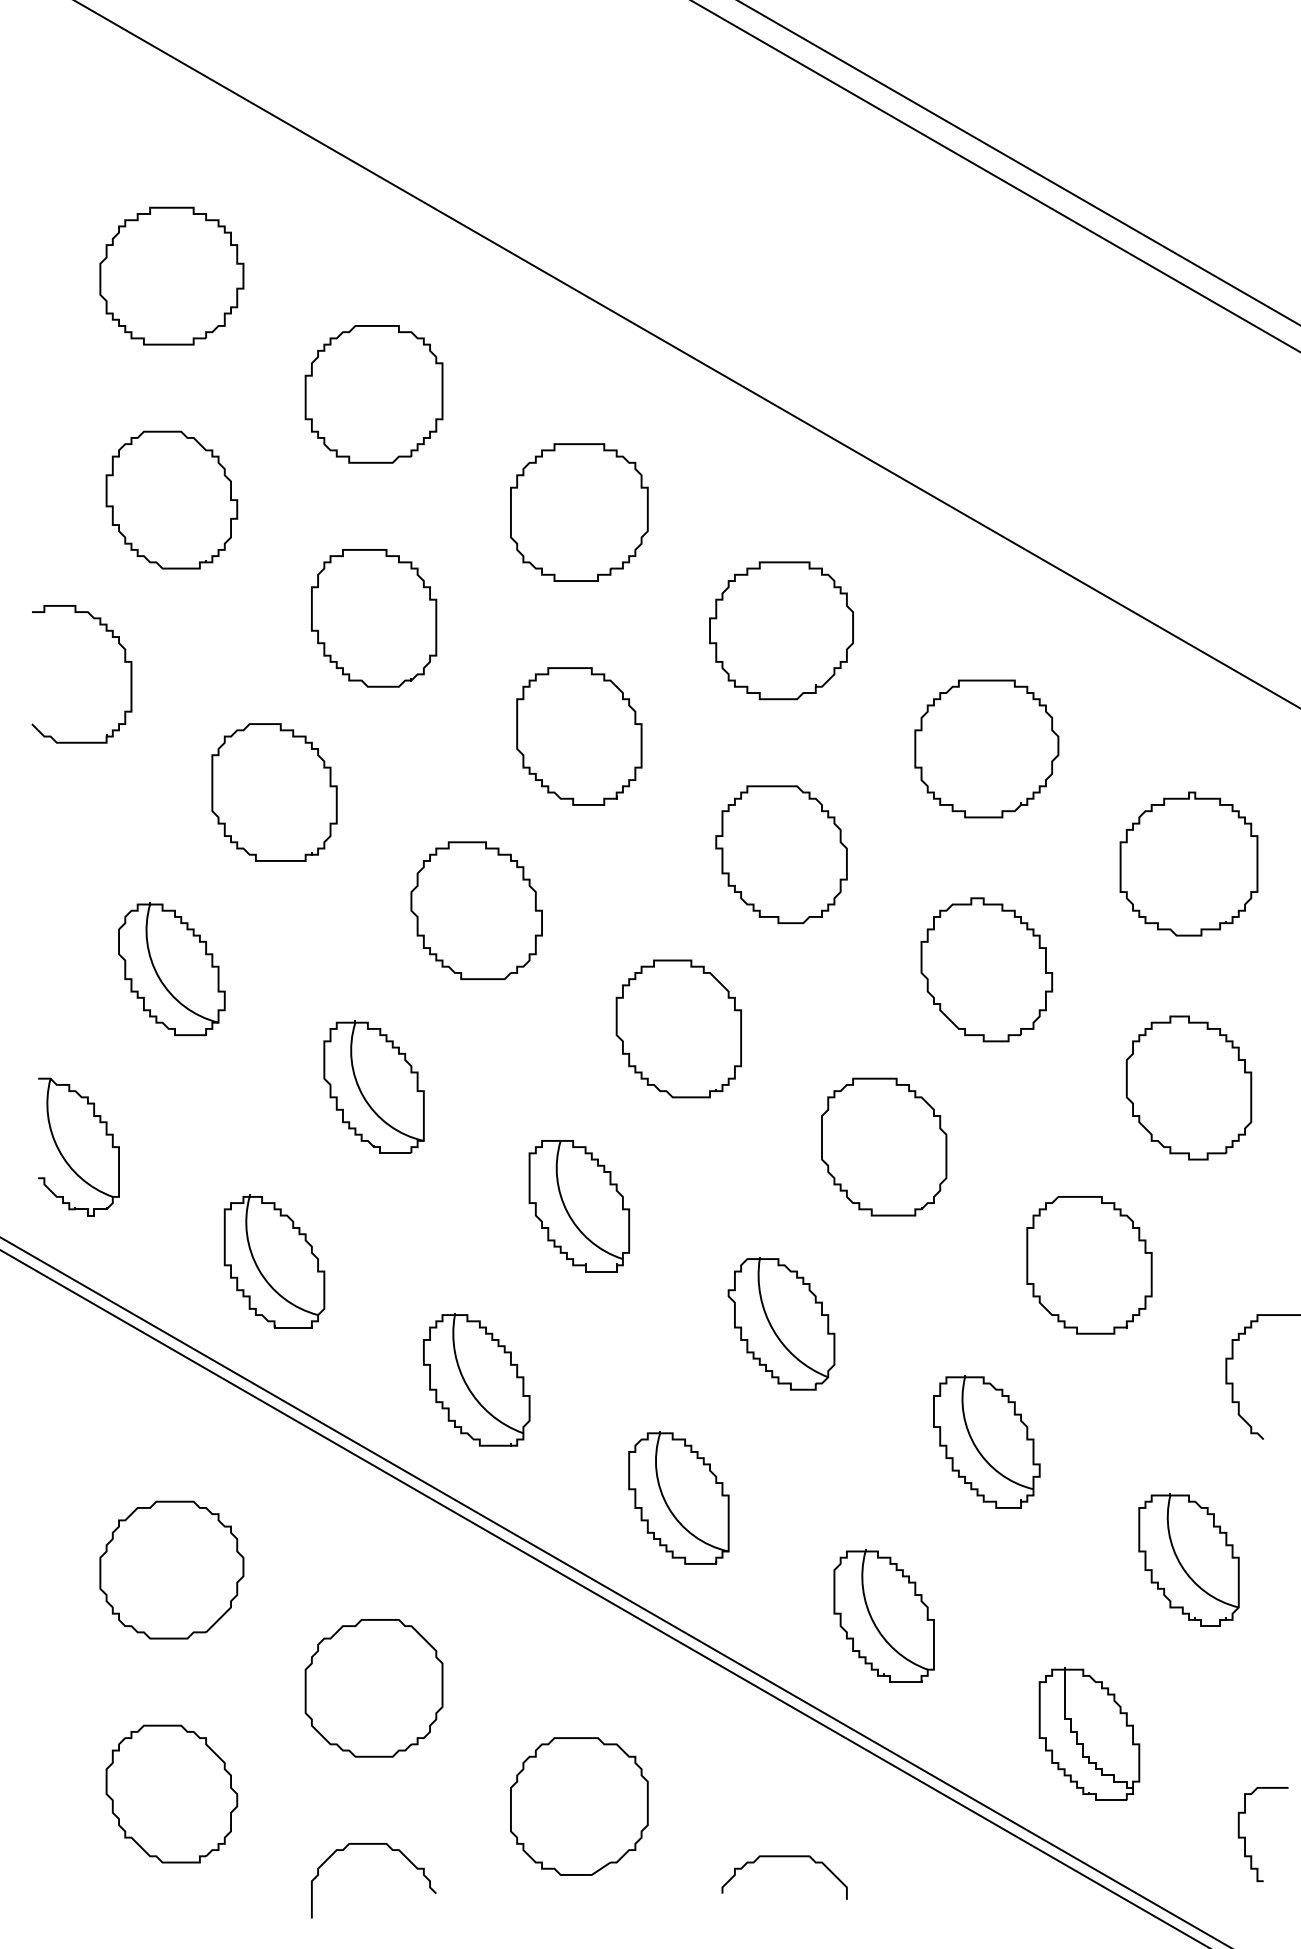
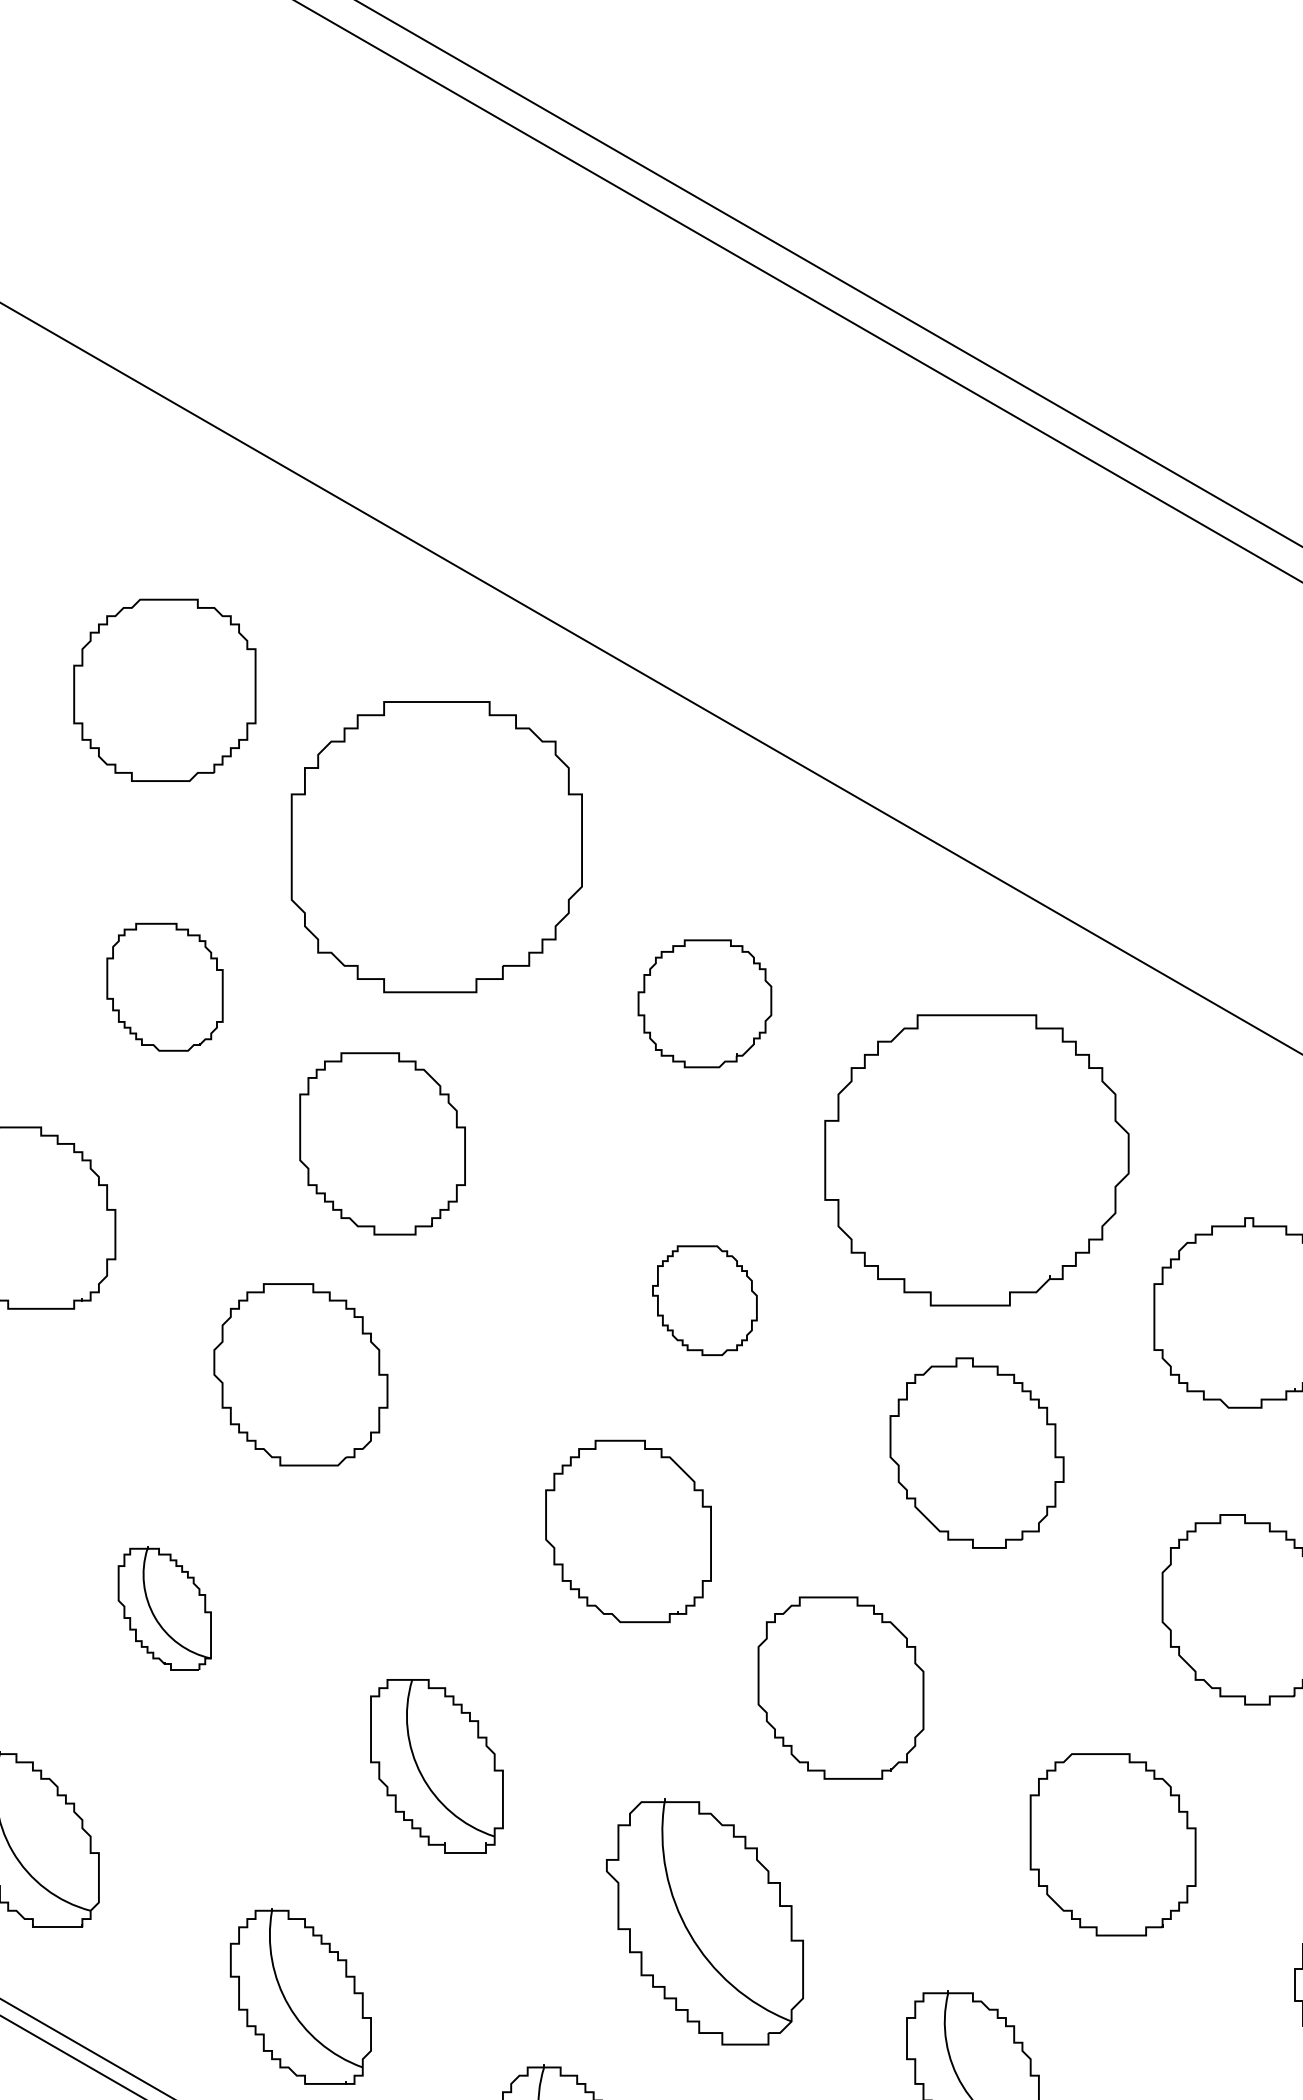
part: (579, 512) -> (437, 846), size x1.6
part: (374, 618) -> (165, 987), size x0.7
part: (781, 630) -> (704, 1003), size x0.7
part: (579, 736) -> (382, 1143), moved
part: (986, 748) -> (976, 1159), size x1.6
part: (781, 854) -> (704, 1300), size x0.6
part: (678, 1028) -> (628, 1530), moved
part: (373, 1086) -> (164, 1607), size x0.7
part: (781, 1323) -> (704, 1921), size x1.4

